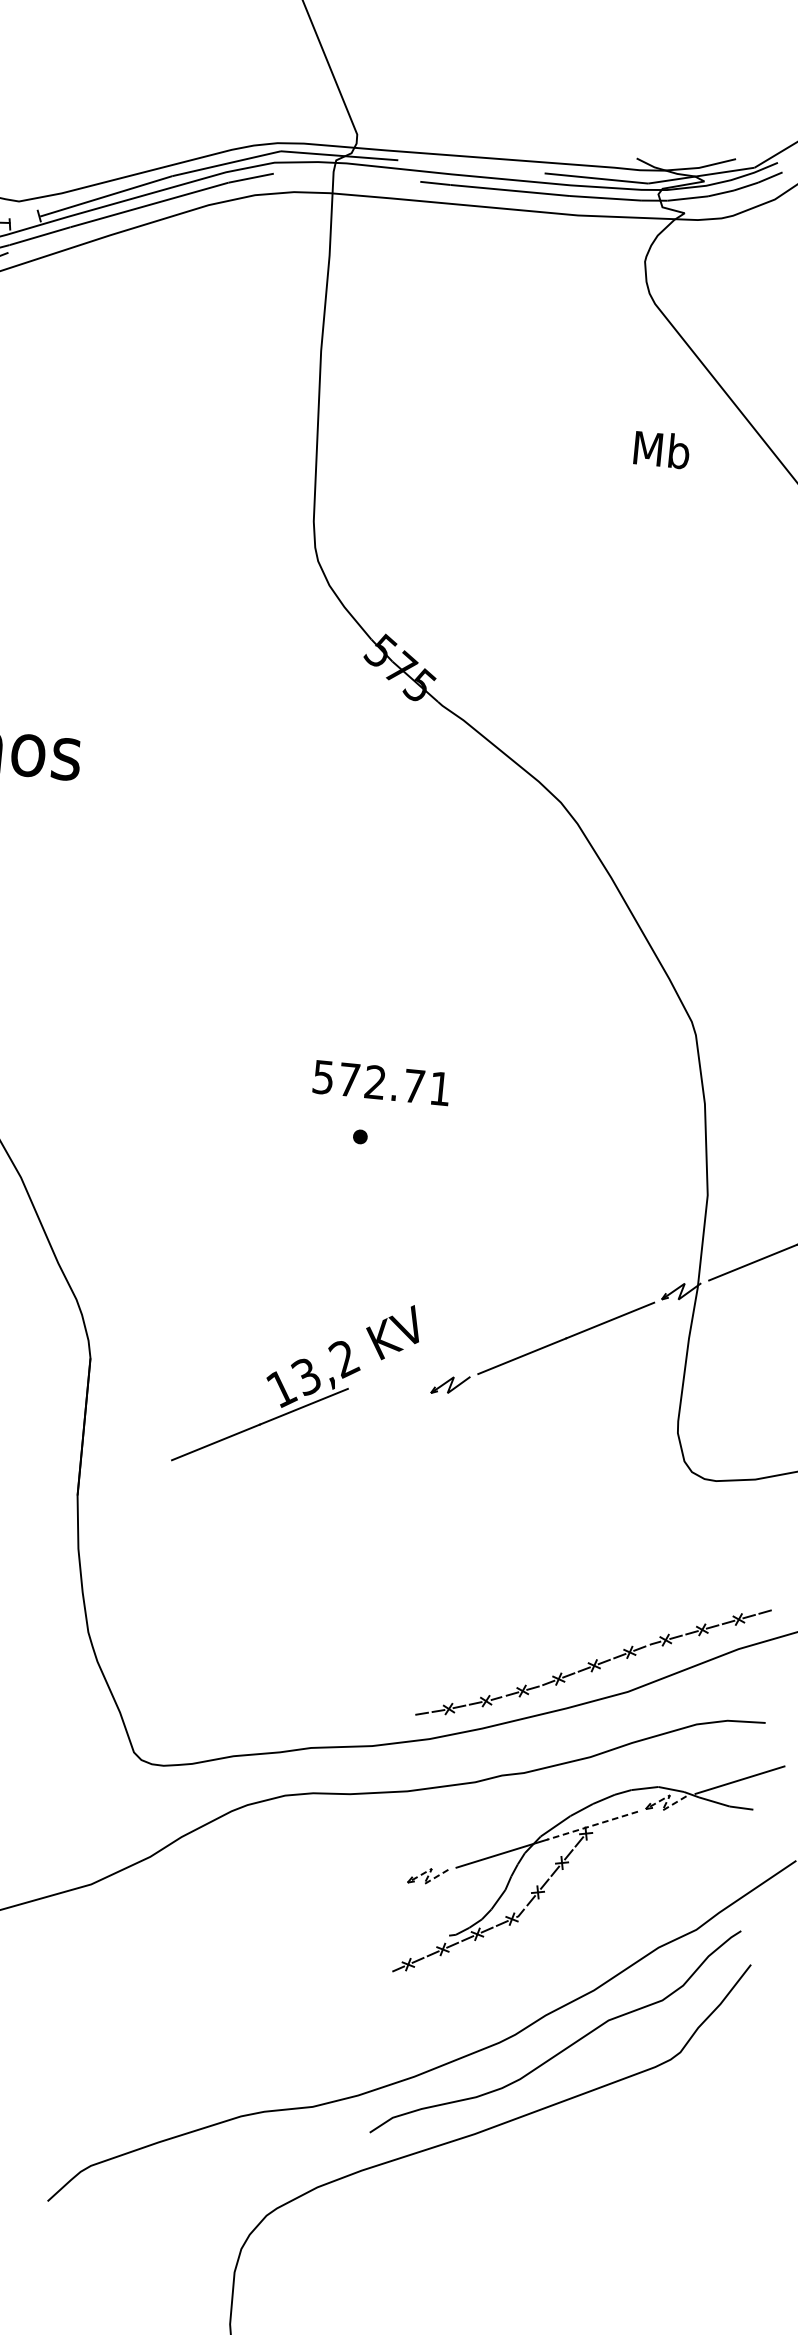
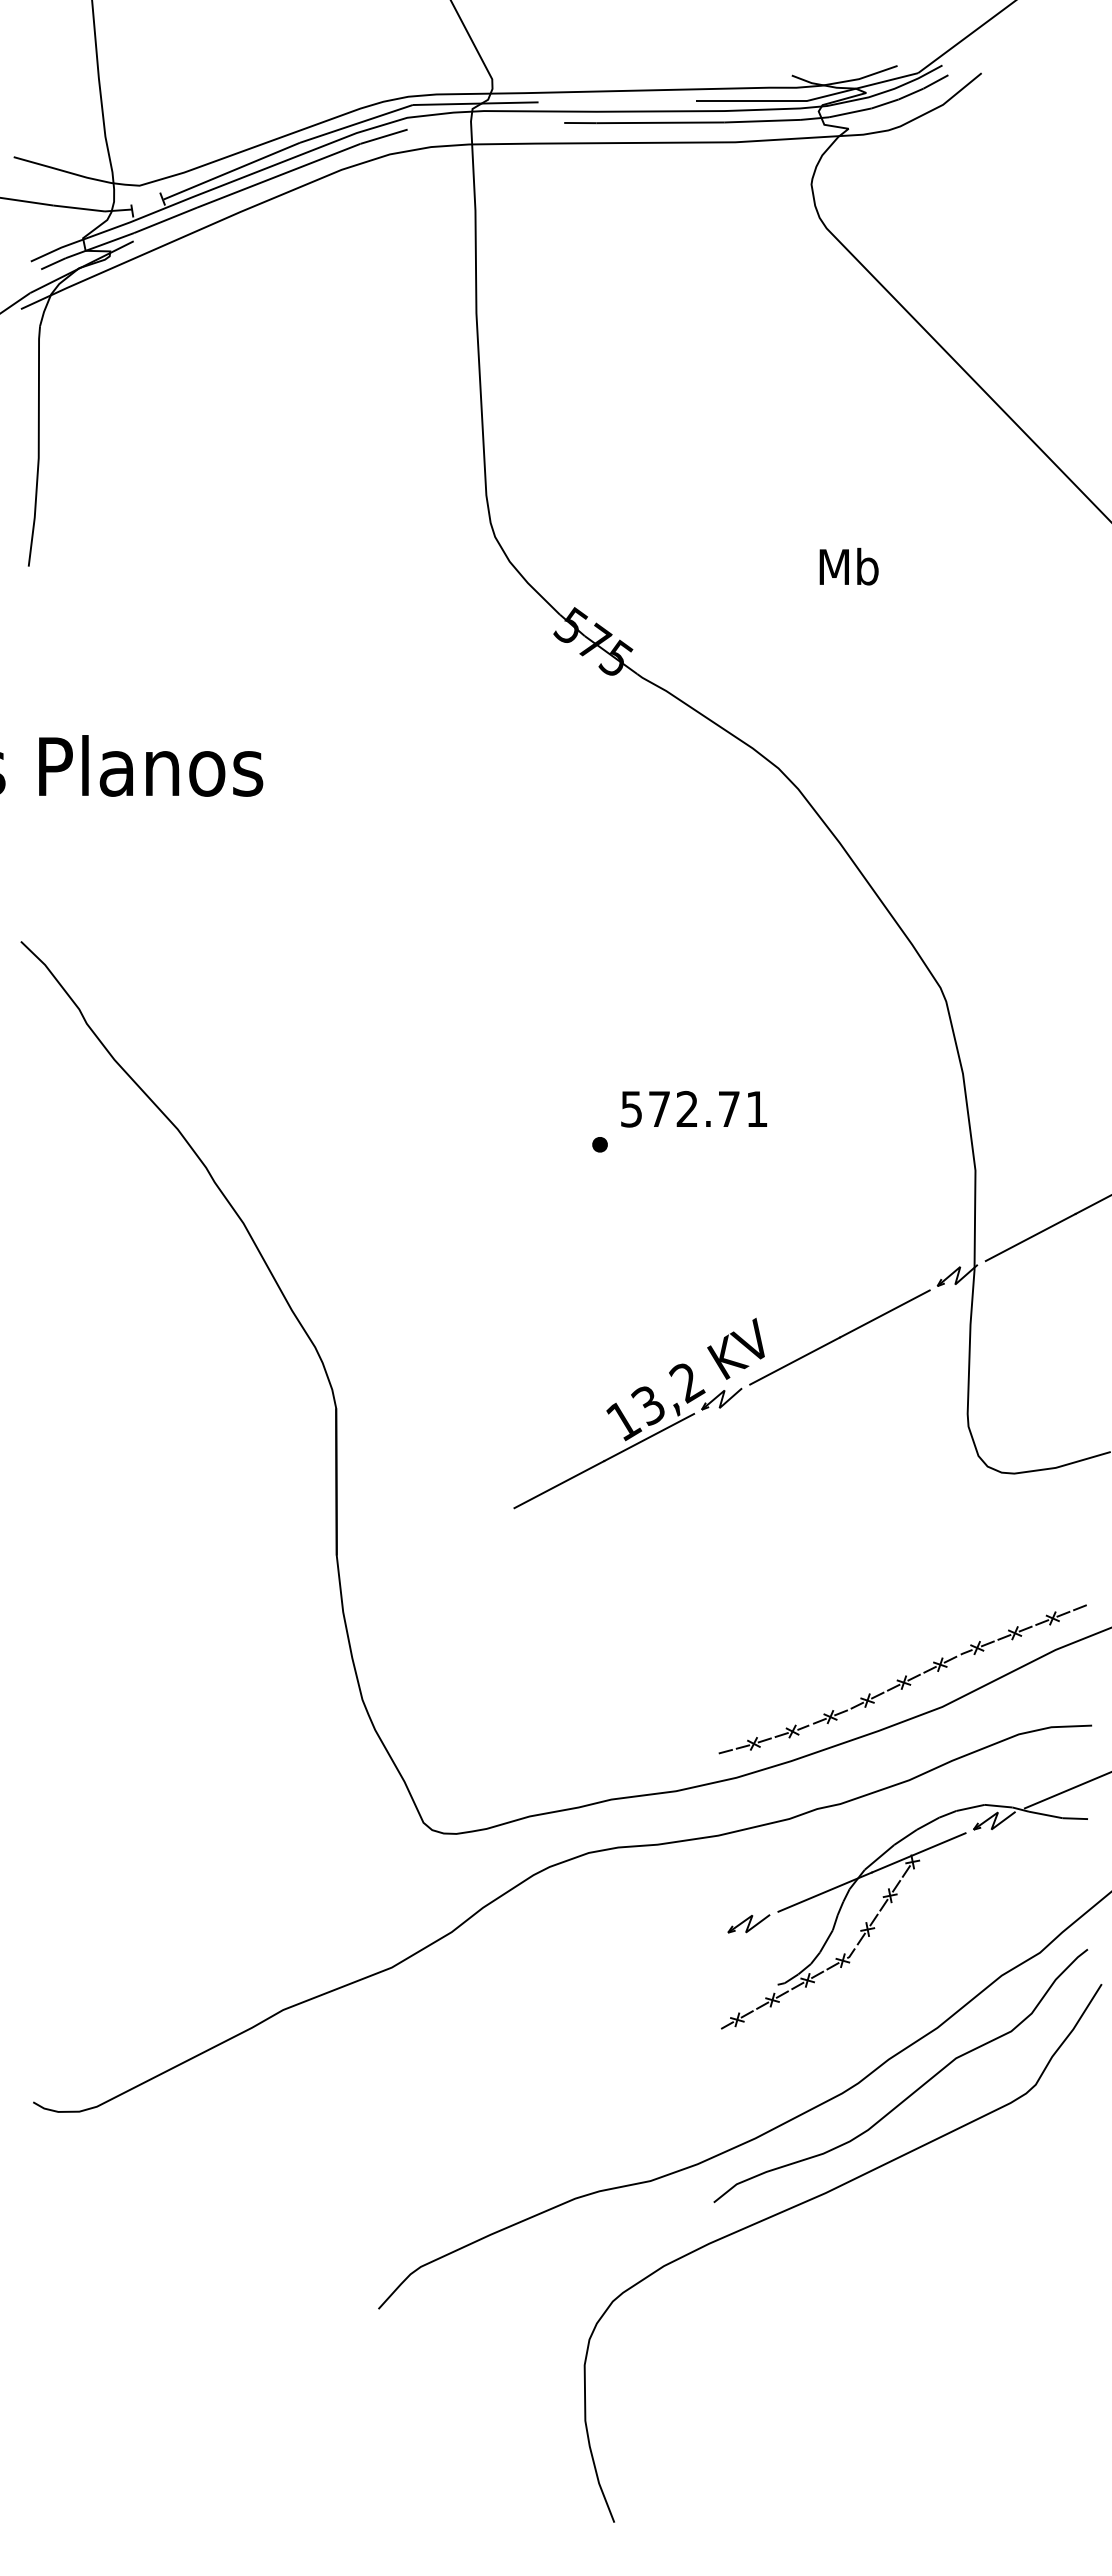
text: (661, 449) -> (848, 566), moved
text: (381, 1083) -> (693, 1109), moved
part: (302, 1379) -> (644, 1408), moved
line: (666, 1802) -> (994, 1820), dashed -> solid
line: (592, 1825) -> (918, 1852), dashed -> solid
line: (428, 1876) -> (749, 1923), dashed -> solid

